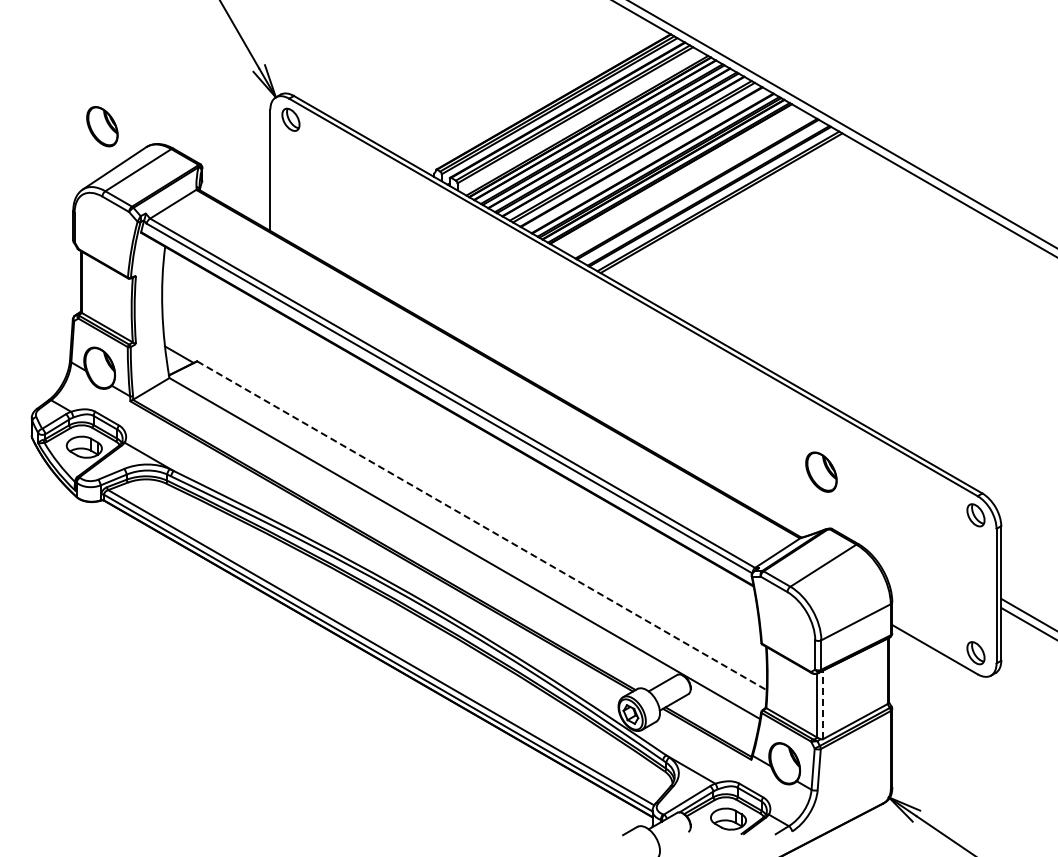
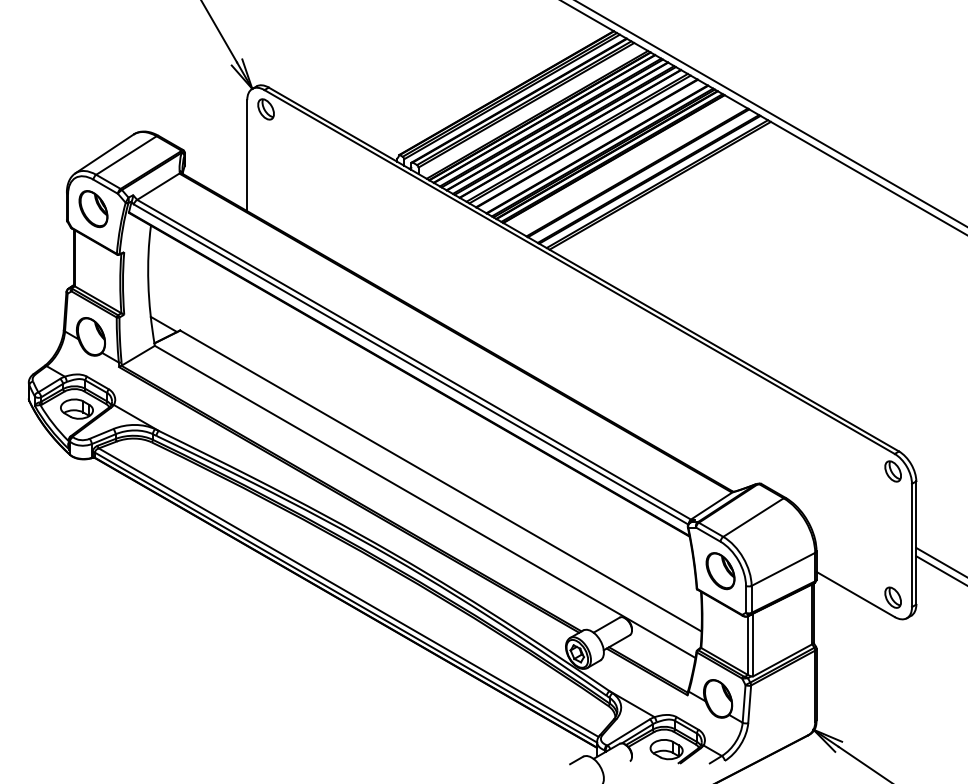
part: (102, 126) -> (93, 208), moved
part: (821, 471) -> (720, 570), moved
line: (482, 525) -> (441, 480), dashed -> solid
line: (823, 704) -> (753, 644), dashed -> solid

